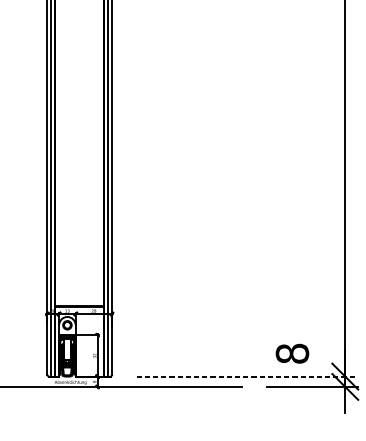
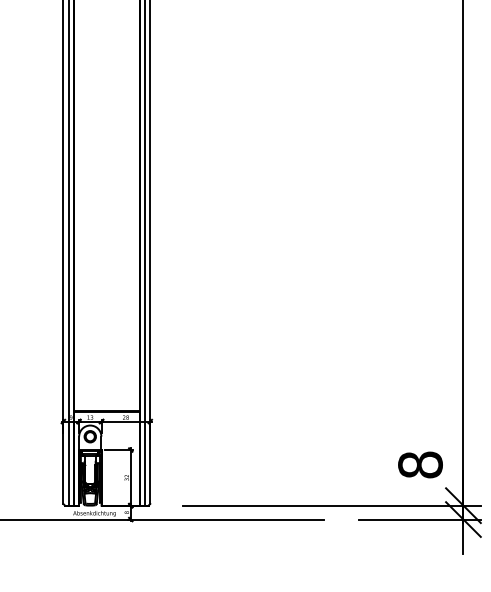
text: (292, 353) -> (420, 464), moved
line: (247, 376) -> (332, 505), dashed -> solid

